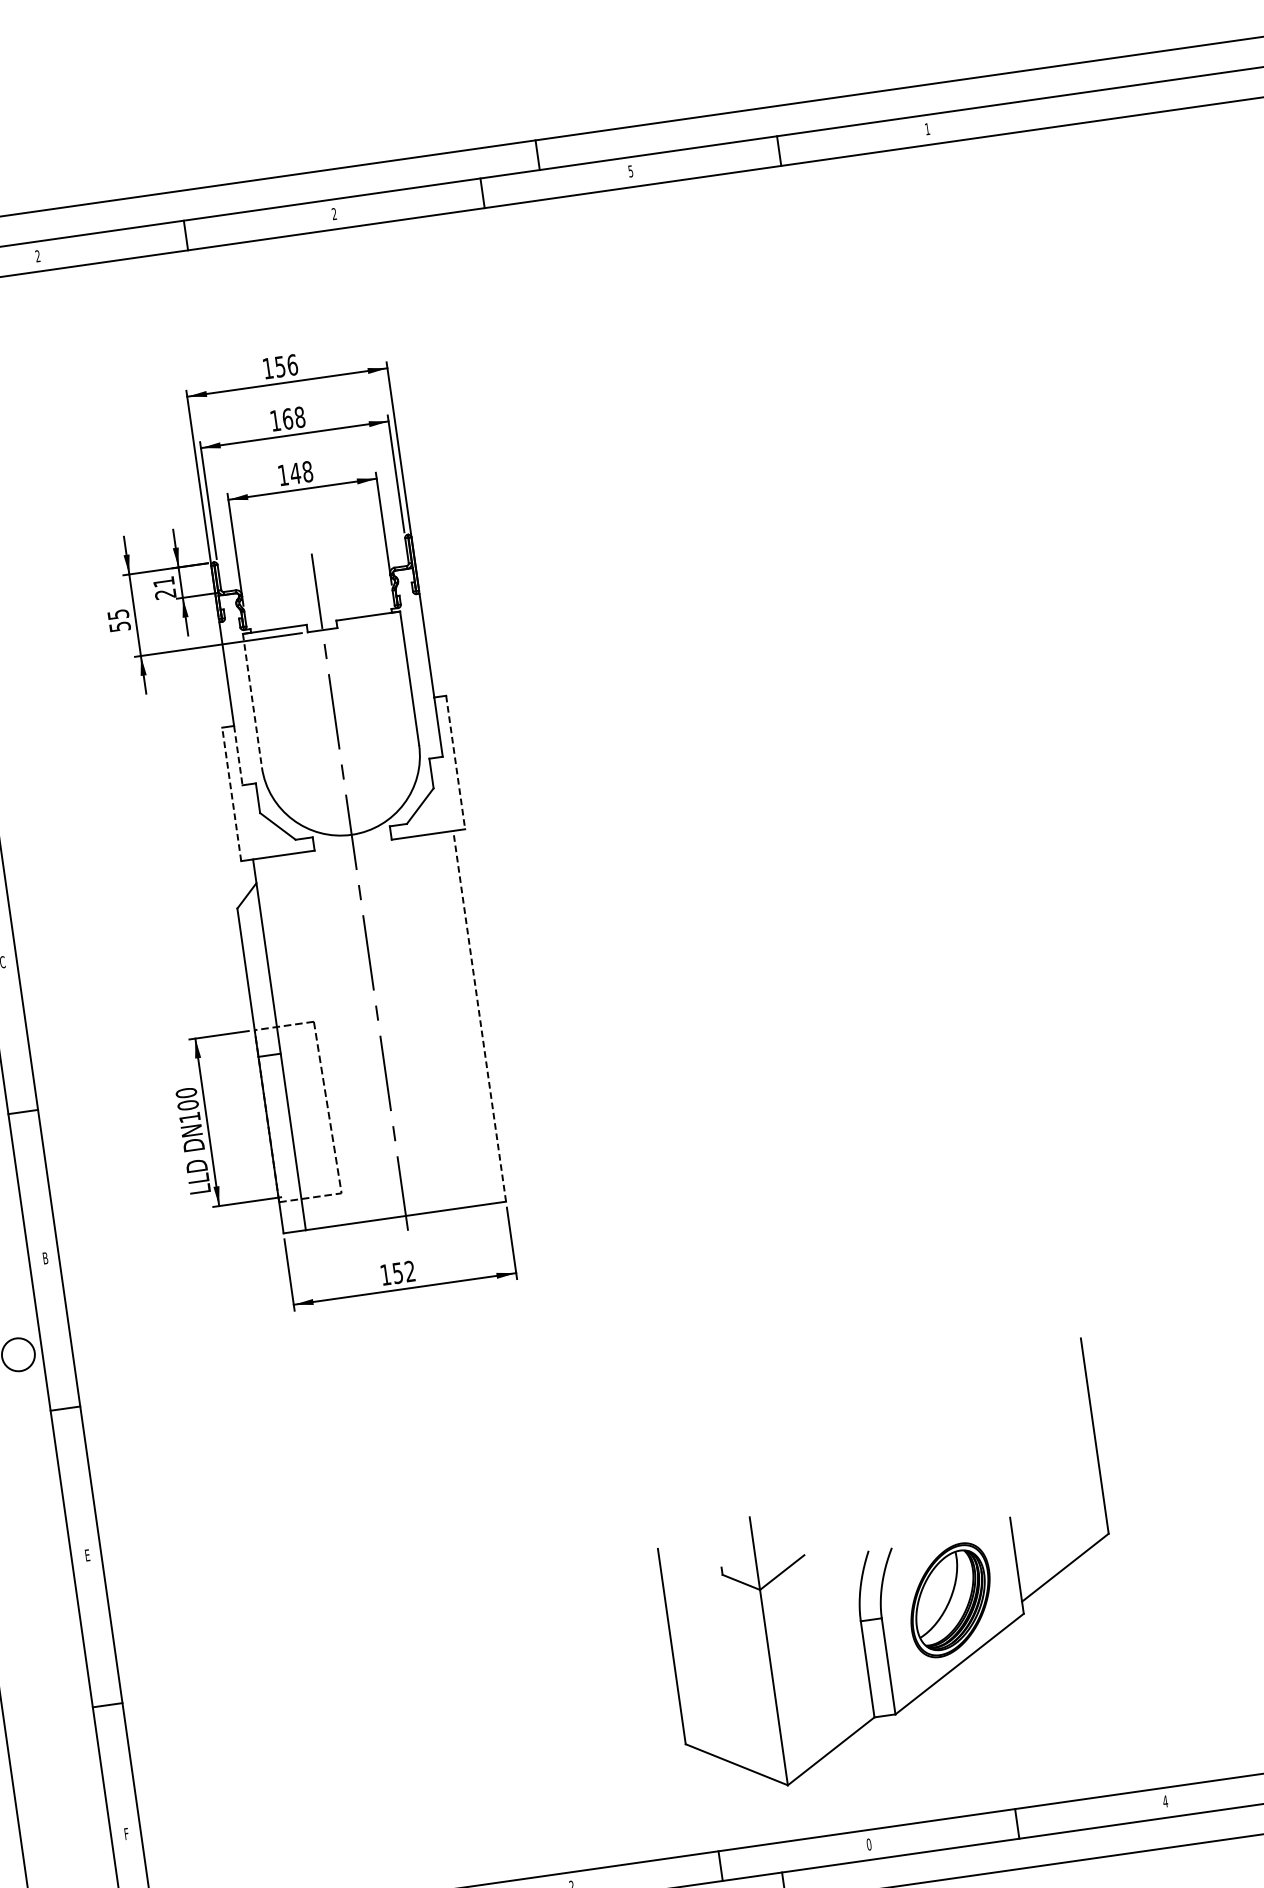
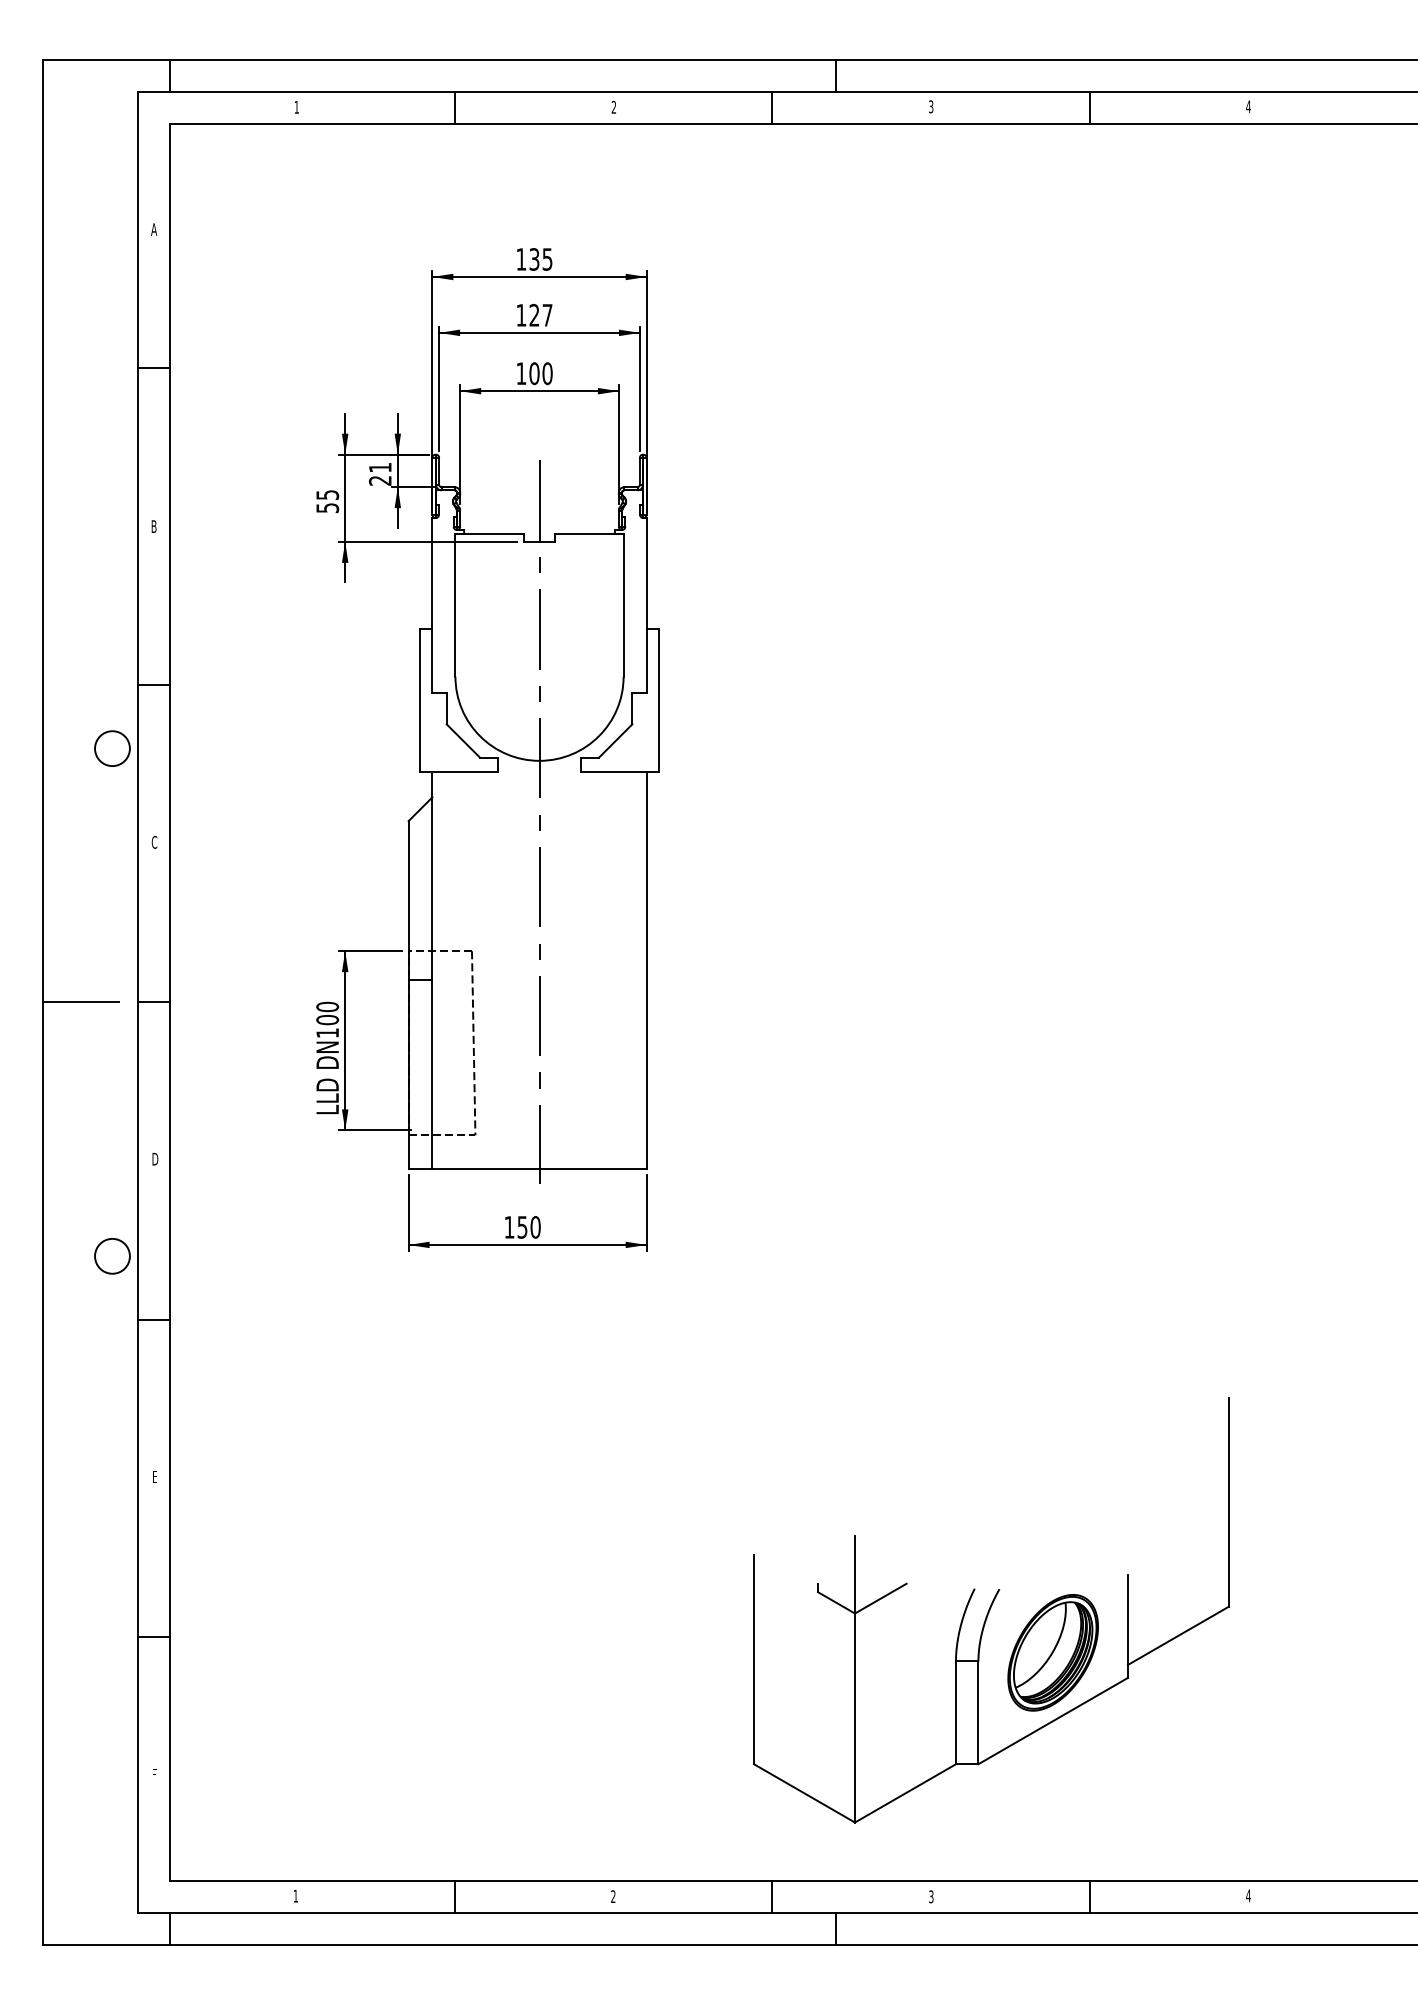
text: (927, 128) -> (1248, 106), 1 -> 4
text: (631, 171) -> (931, 106), 5 -> 3
text: (37, 255) -> (296, 106), 2 -> 1
text: (286, 365) -> (541, 259), 156 -> 135
text: (293, 417) -> (540, 314), 168 -> 127
text: (301, 472) -> (540, 373), 148 -> 100
line: (252, 700) -> (455, 605), dashed -> solid
line: (238, 755) -> (432, 660), dashed -> solid
line: (455, 763) -> (659, 701), dashed -> solid
line: (231, 794) -> (419, 700), dashed -> solid
line: (479, 1015) -> (646, 969), dashed -> solid
text: (45, 1258) -> (155, 1159), B -> D
text: (410, 1271) -> (535, 1227), 152 -> 150
text: (869, 1844) -> (931, 1896), 0 -> 3

